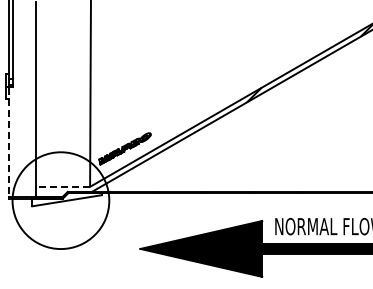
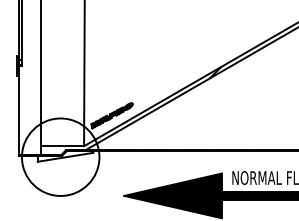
line: (8, 142) -> (18, 110), dashed -> solid
line: (62, 186) -> (61, 145), dashed -> solid

